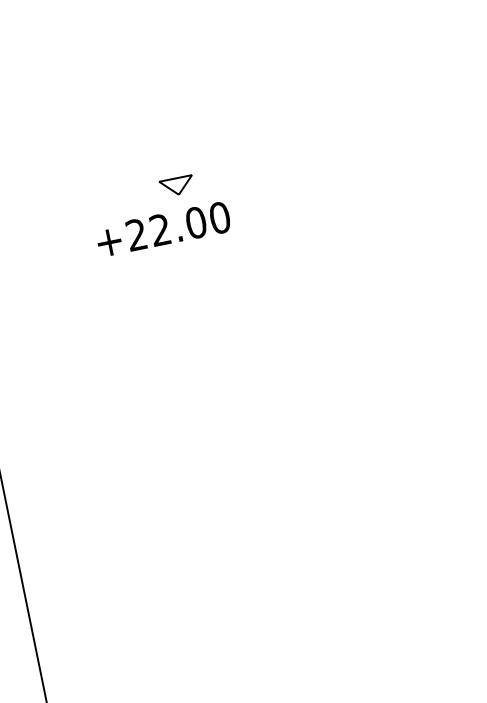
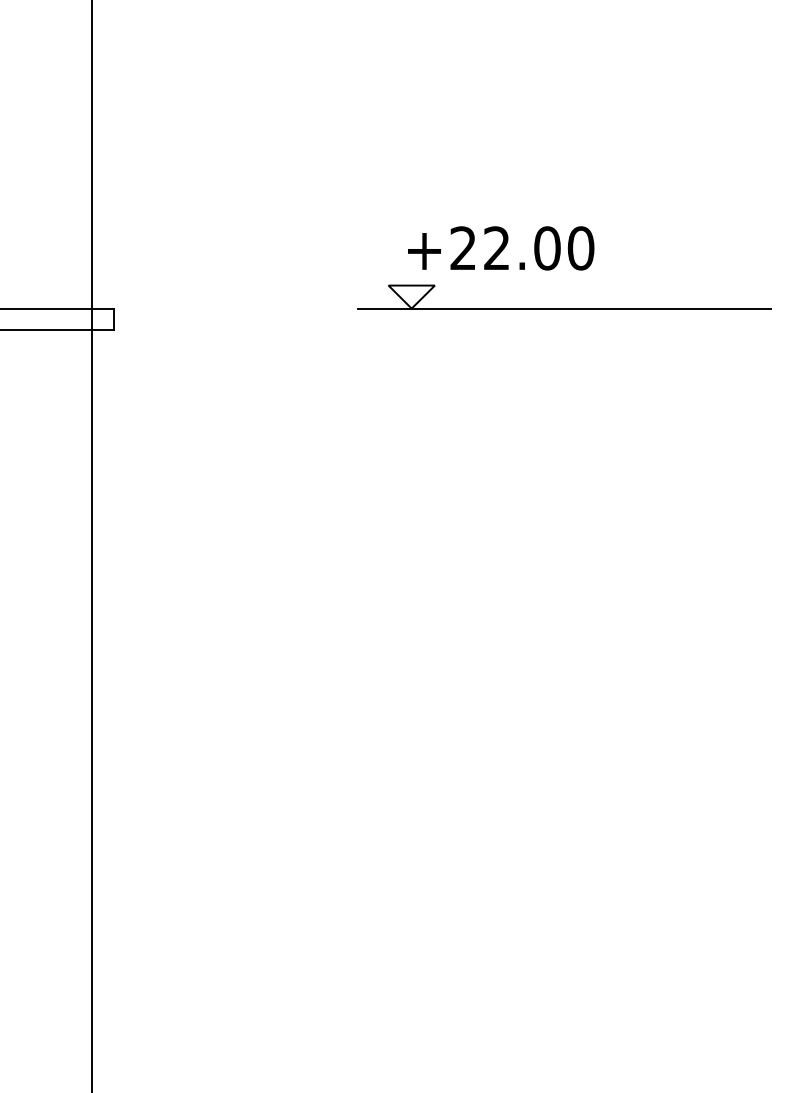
line: (287, 172) -> (564, 308), added
text: (163, 229) -> (501, 248), moved

